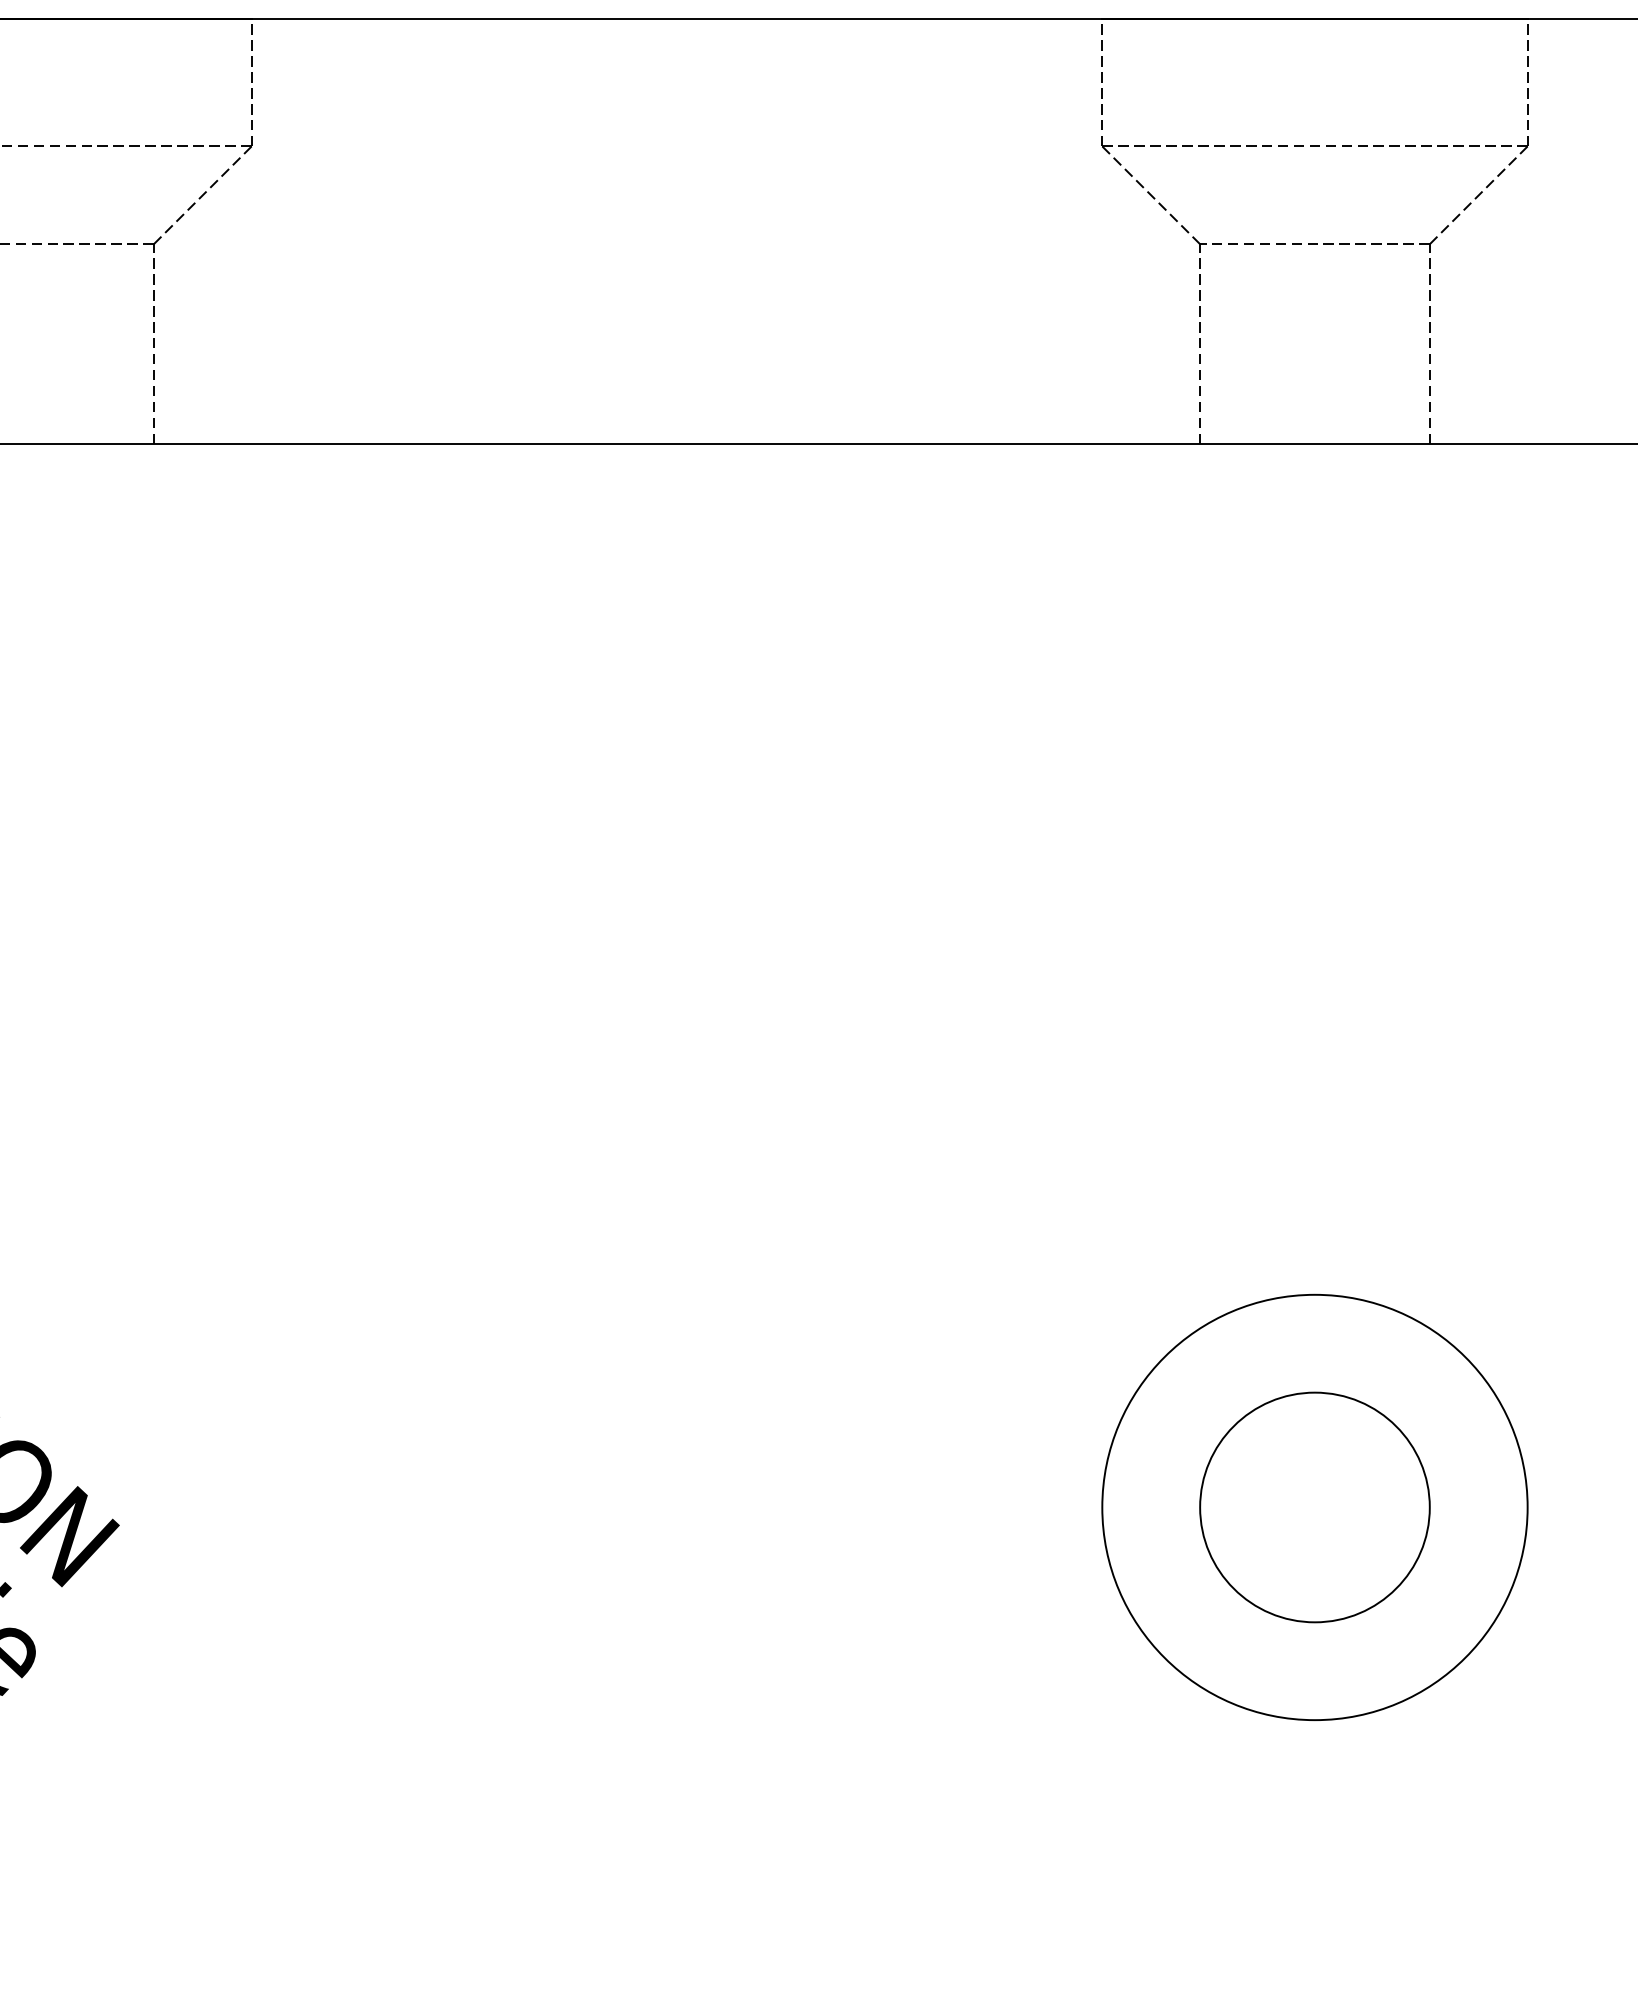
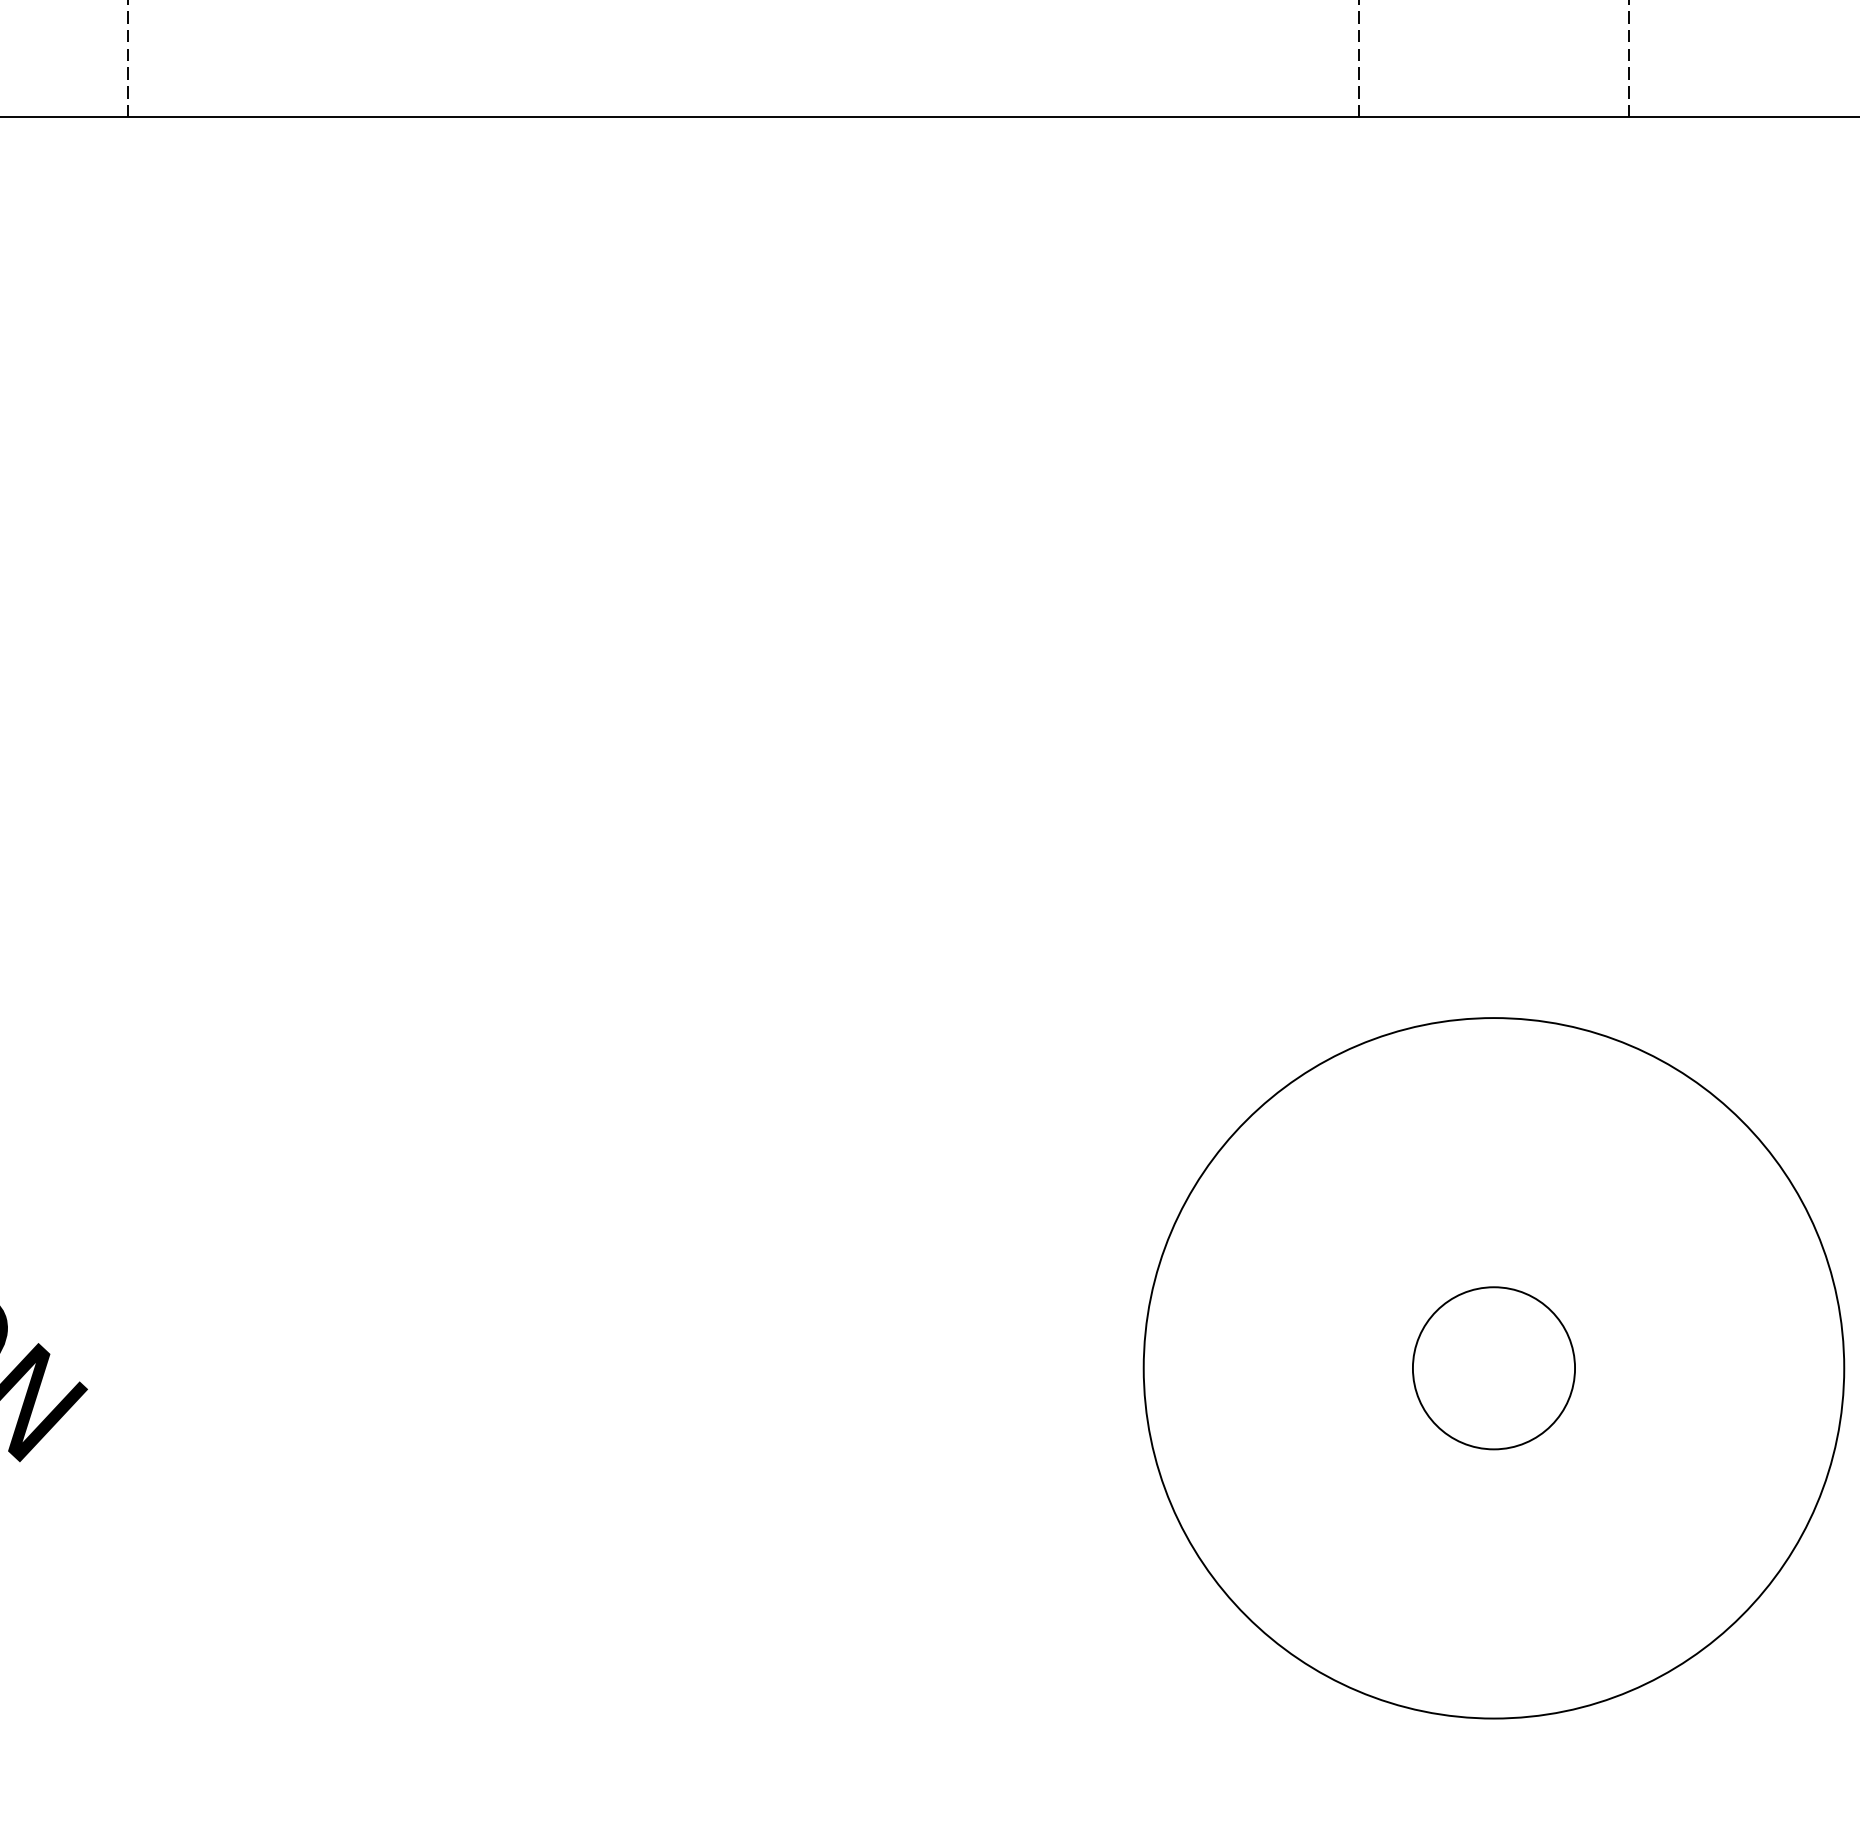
circle: (1314, 1507) -> (1493, 1368), size x0.6
circle: (1314, 1507) -> (1493, 1368), size x1.4

